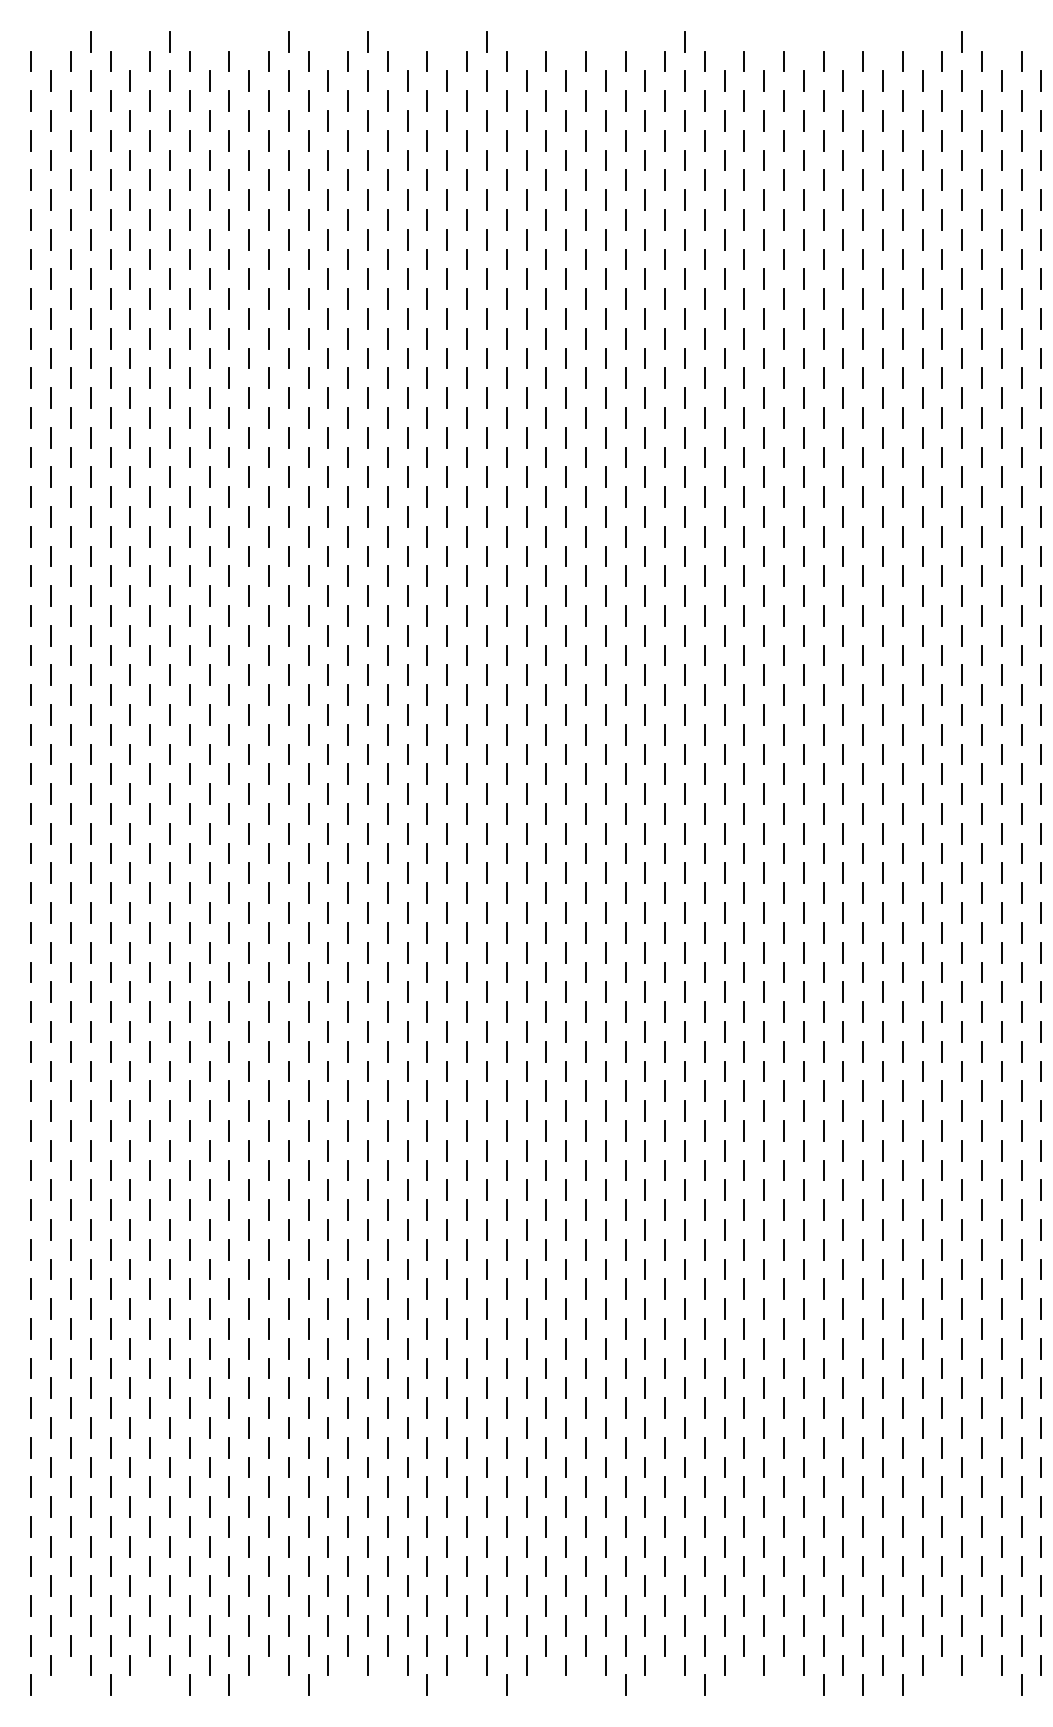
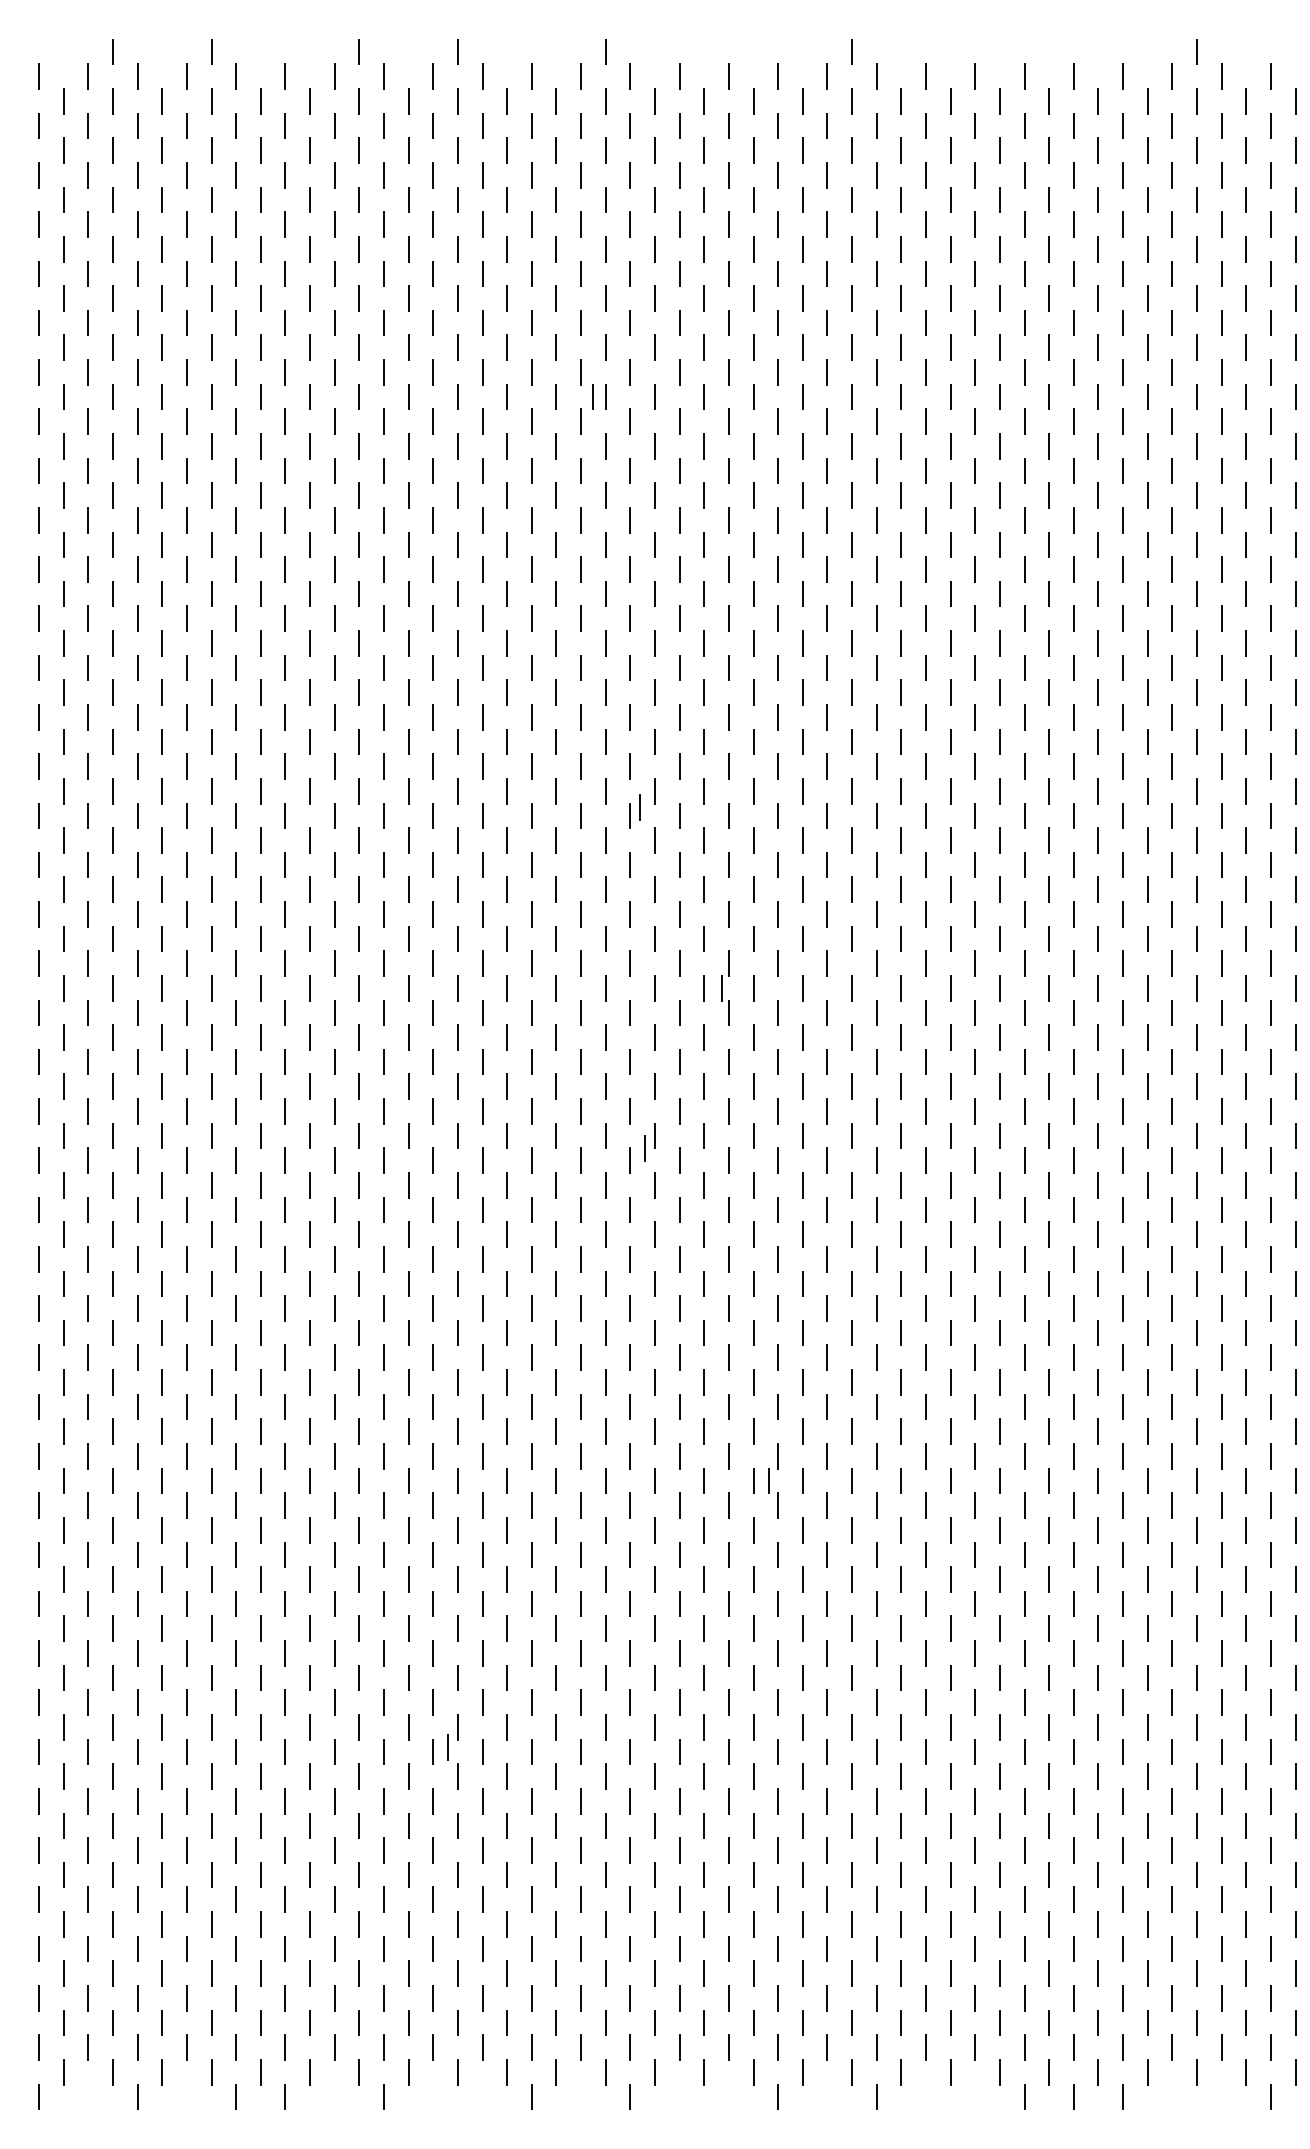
line: (476, 318) -> (592, 396), added
line: (514, 648) -> (639, 807), added
line: (579, 794) -> (721, 988), added
line: (518, 922) -> (644, 1148), added
line: (617, 1189) -> (768, 1480), added
line: (359, 1404) -> (447, 1747), added

